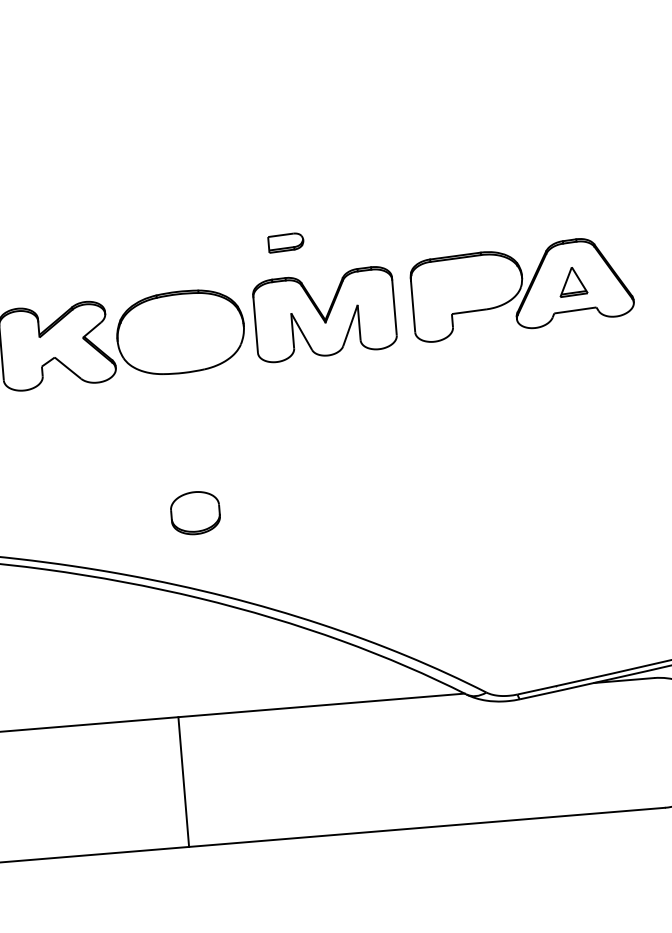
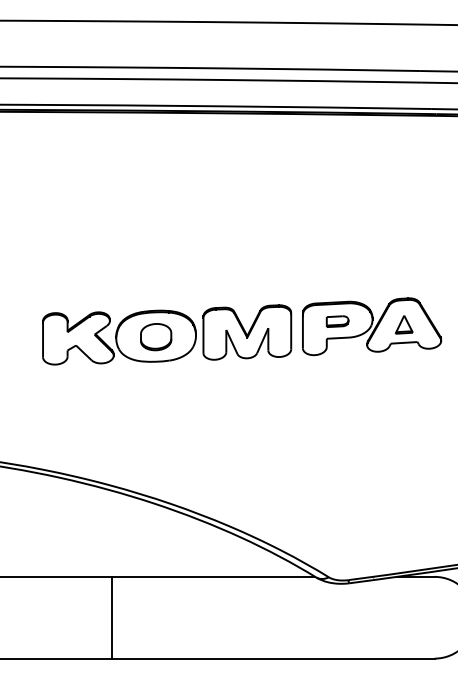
part: (285, 242) -> (337, 321), moved
part: (196, 513) -> (156, 337), moved
line: (182, 781) -> (111, 617), moved

